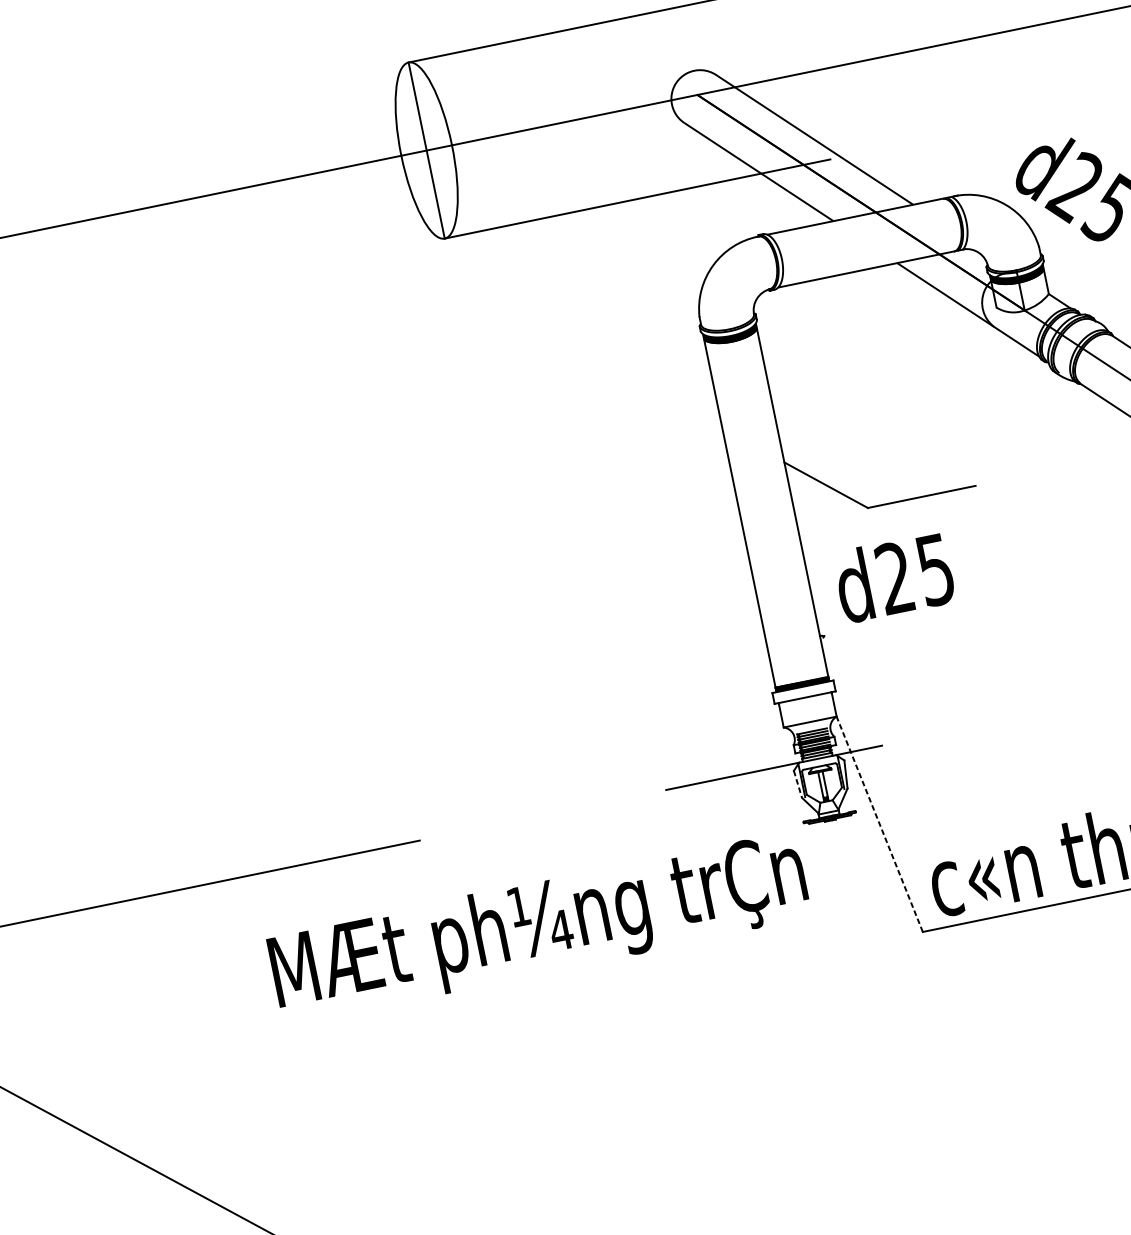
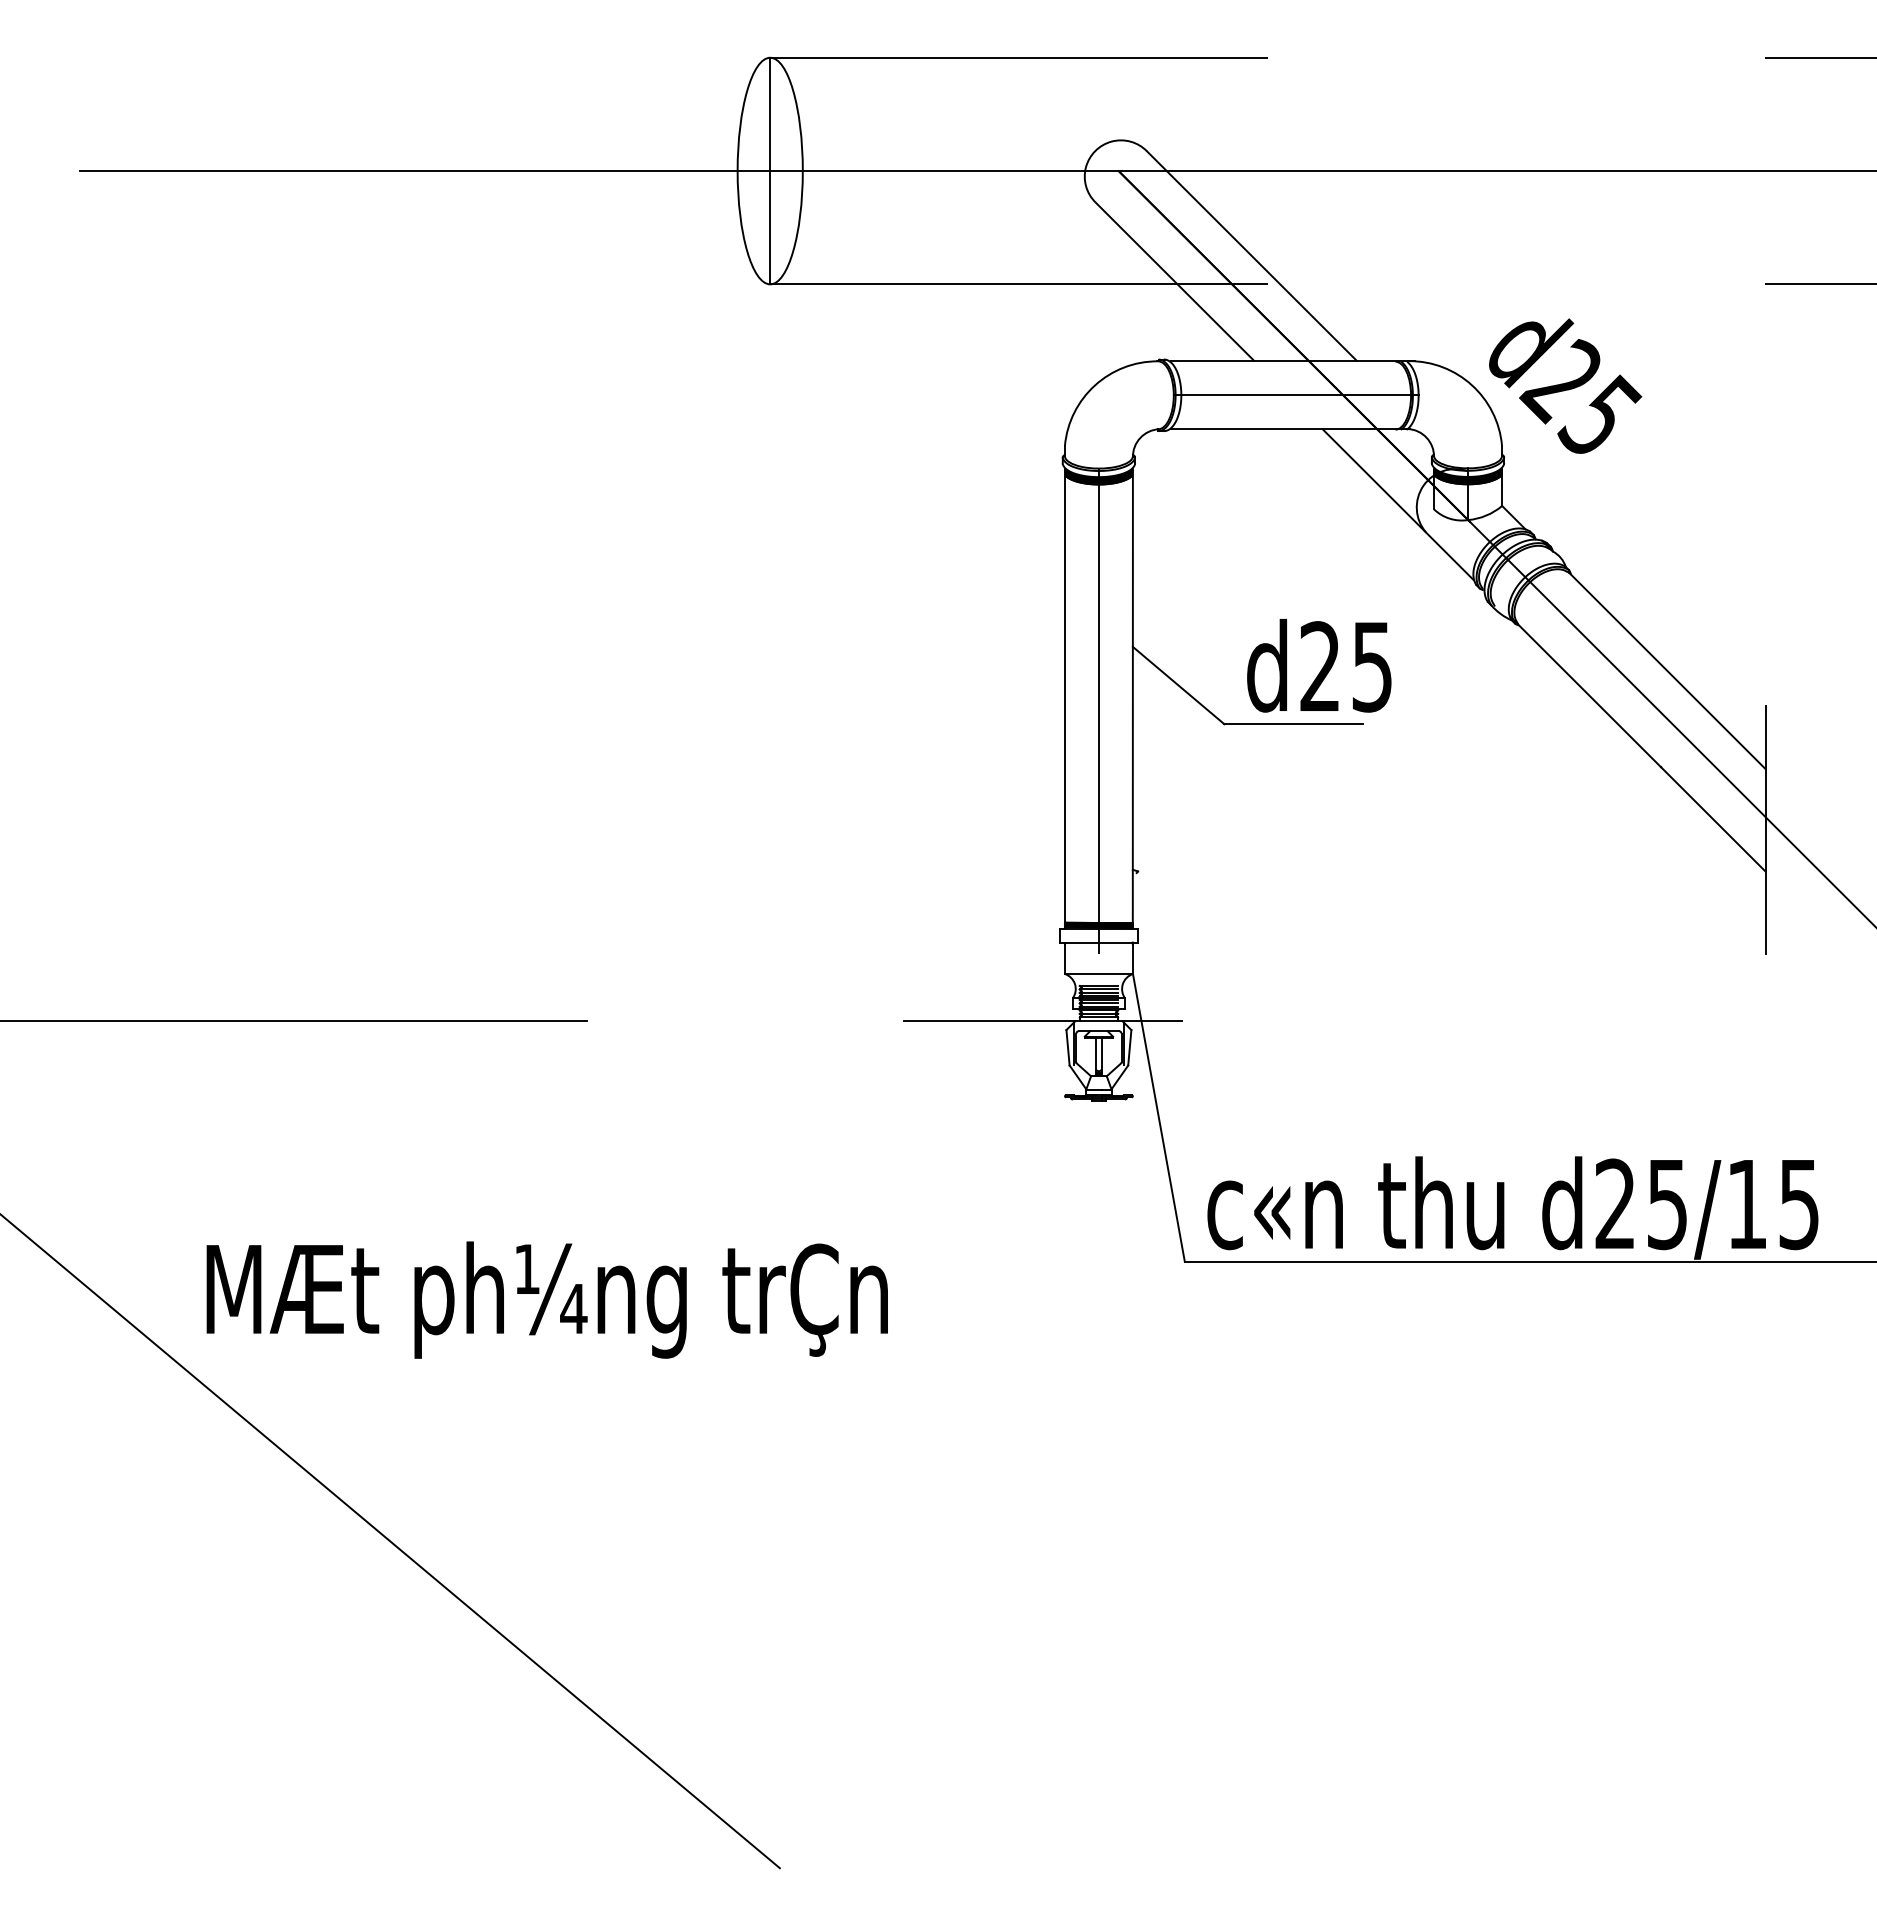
line: (870, 241) -> (1295, 395), added
line: (767, 517) -> (1098, 710), added
text: (894, 577) -> (1319, 665), moved
line: (798, 784) -> (1068, 1047), dashed -> solid
line: (879, 824) -> (1158, 1117), dashed -> solid
text: (538, 927) -> (546, 1299), moved

